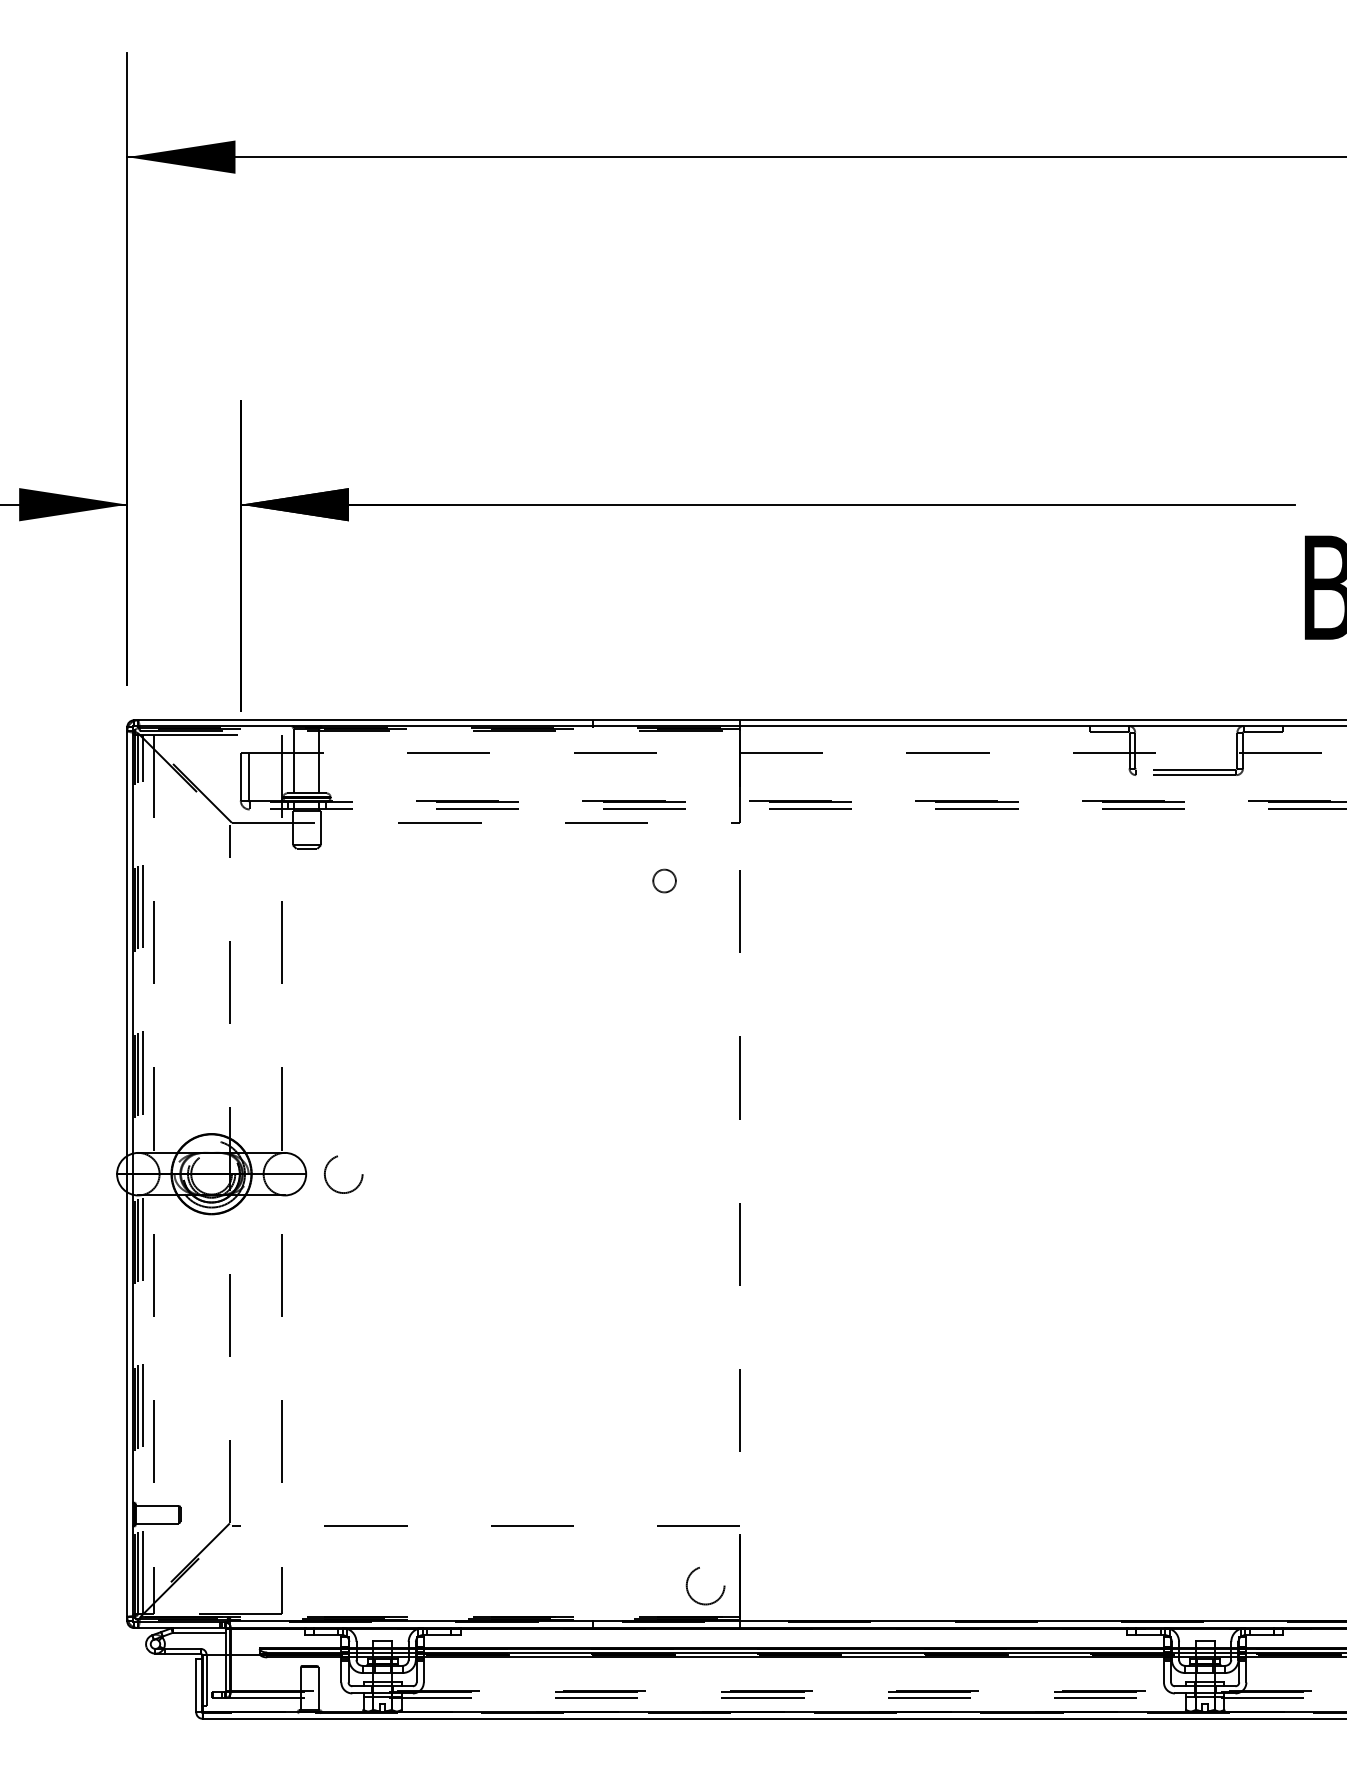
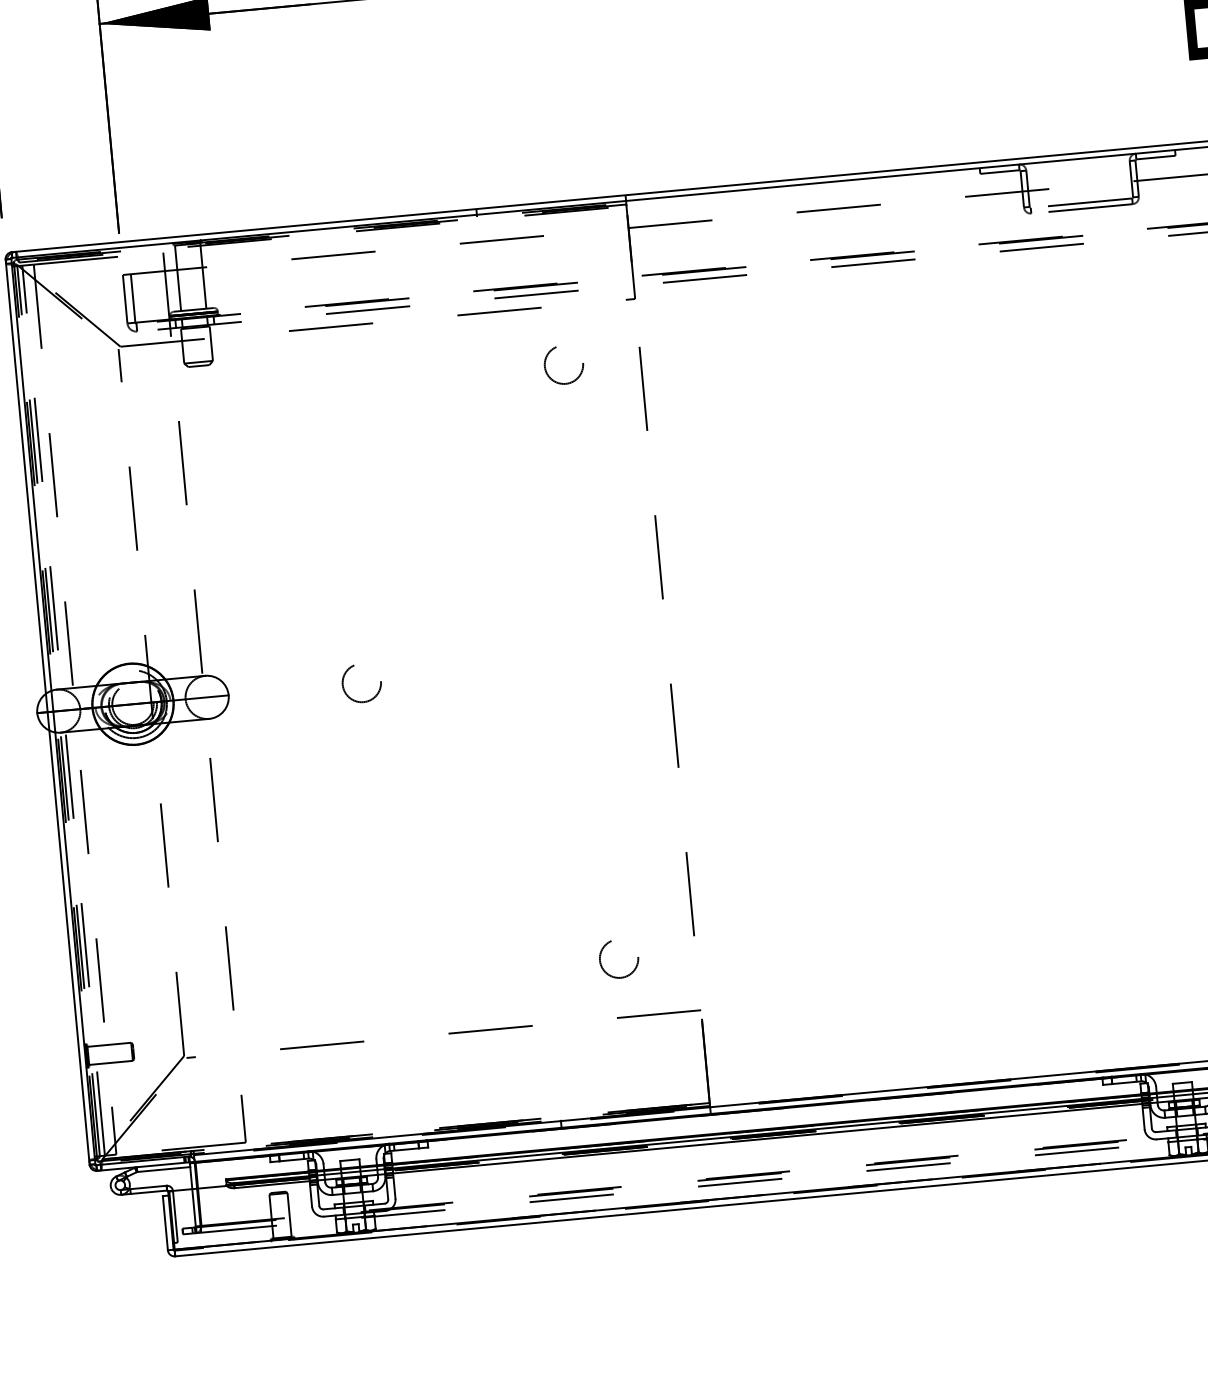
circle: (664, 881) -> (563, 365), size x1.67
circle: (343, 1174) -> (361, 683), moved
circle: (705, 1585) -> (618, 958), moved

